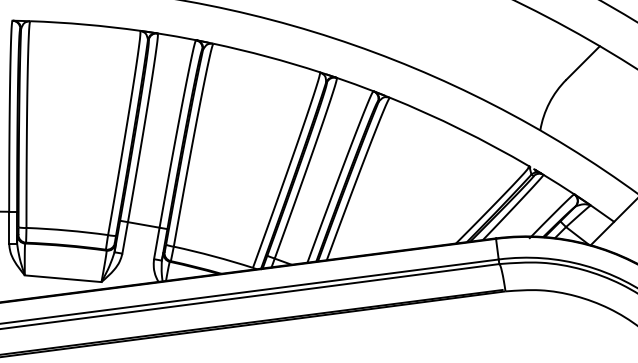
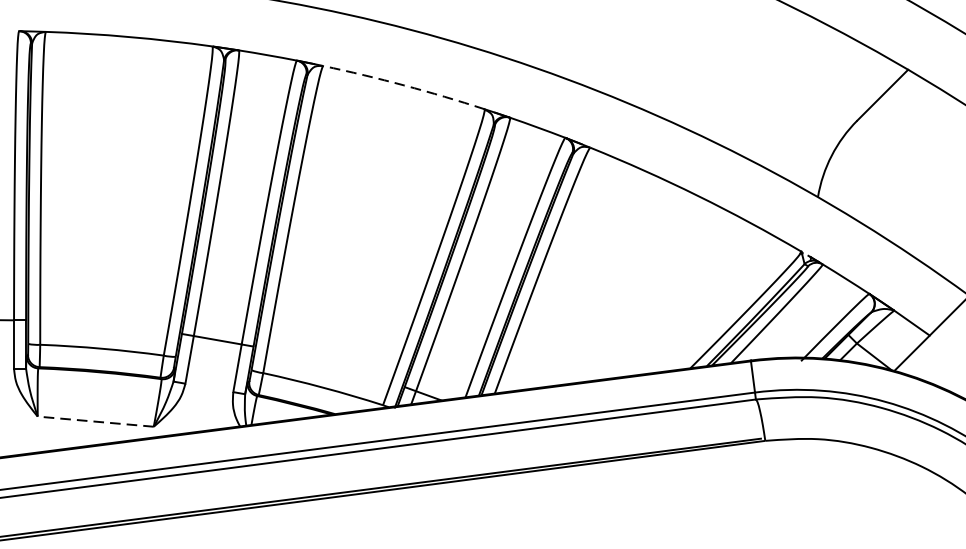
arc: (267, 56) -> (405, 85), solid -> dashed
line: (62, 278) -> (94, 421), solid -> dashed

